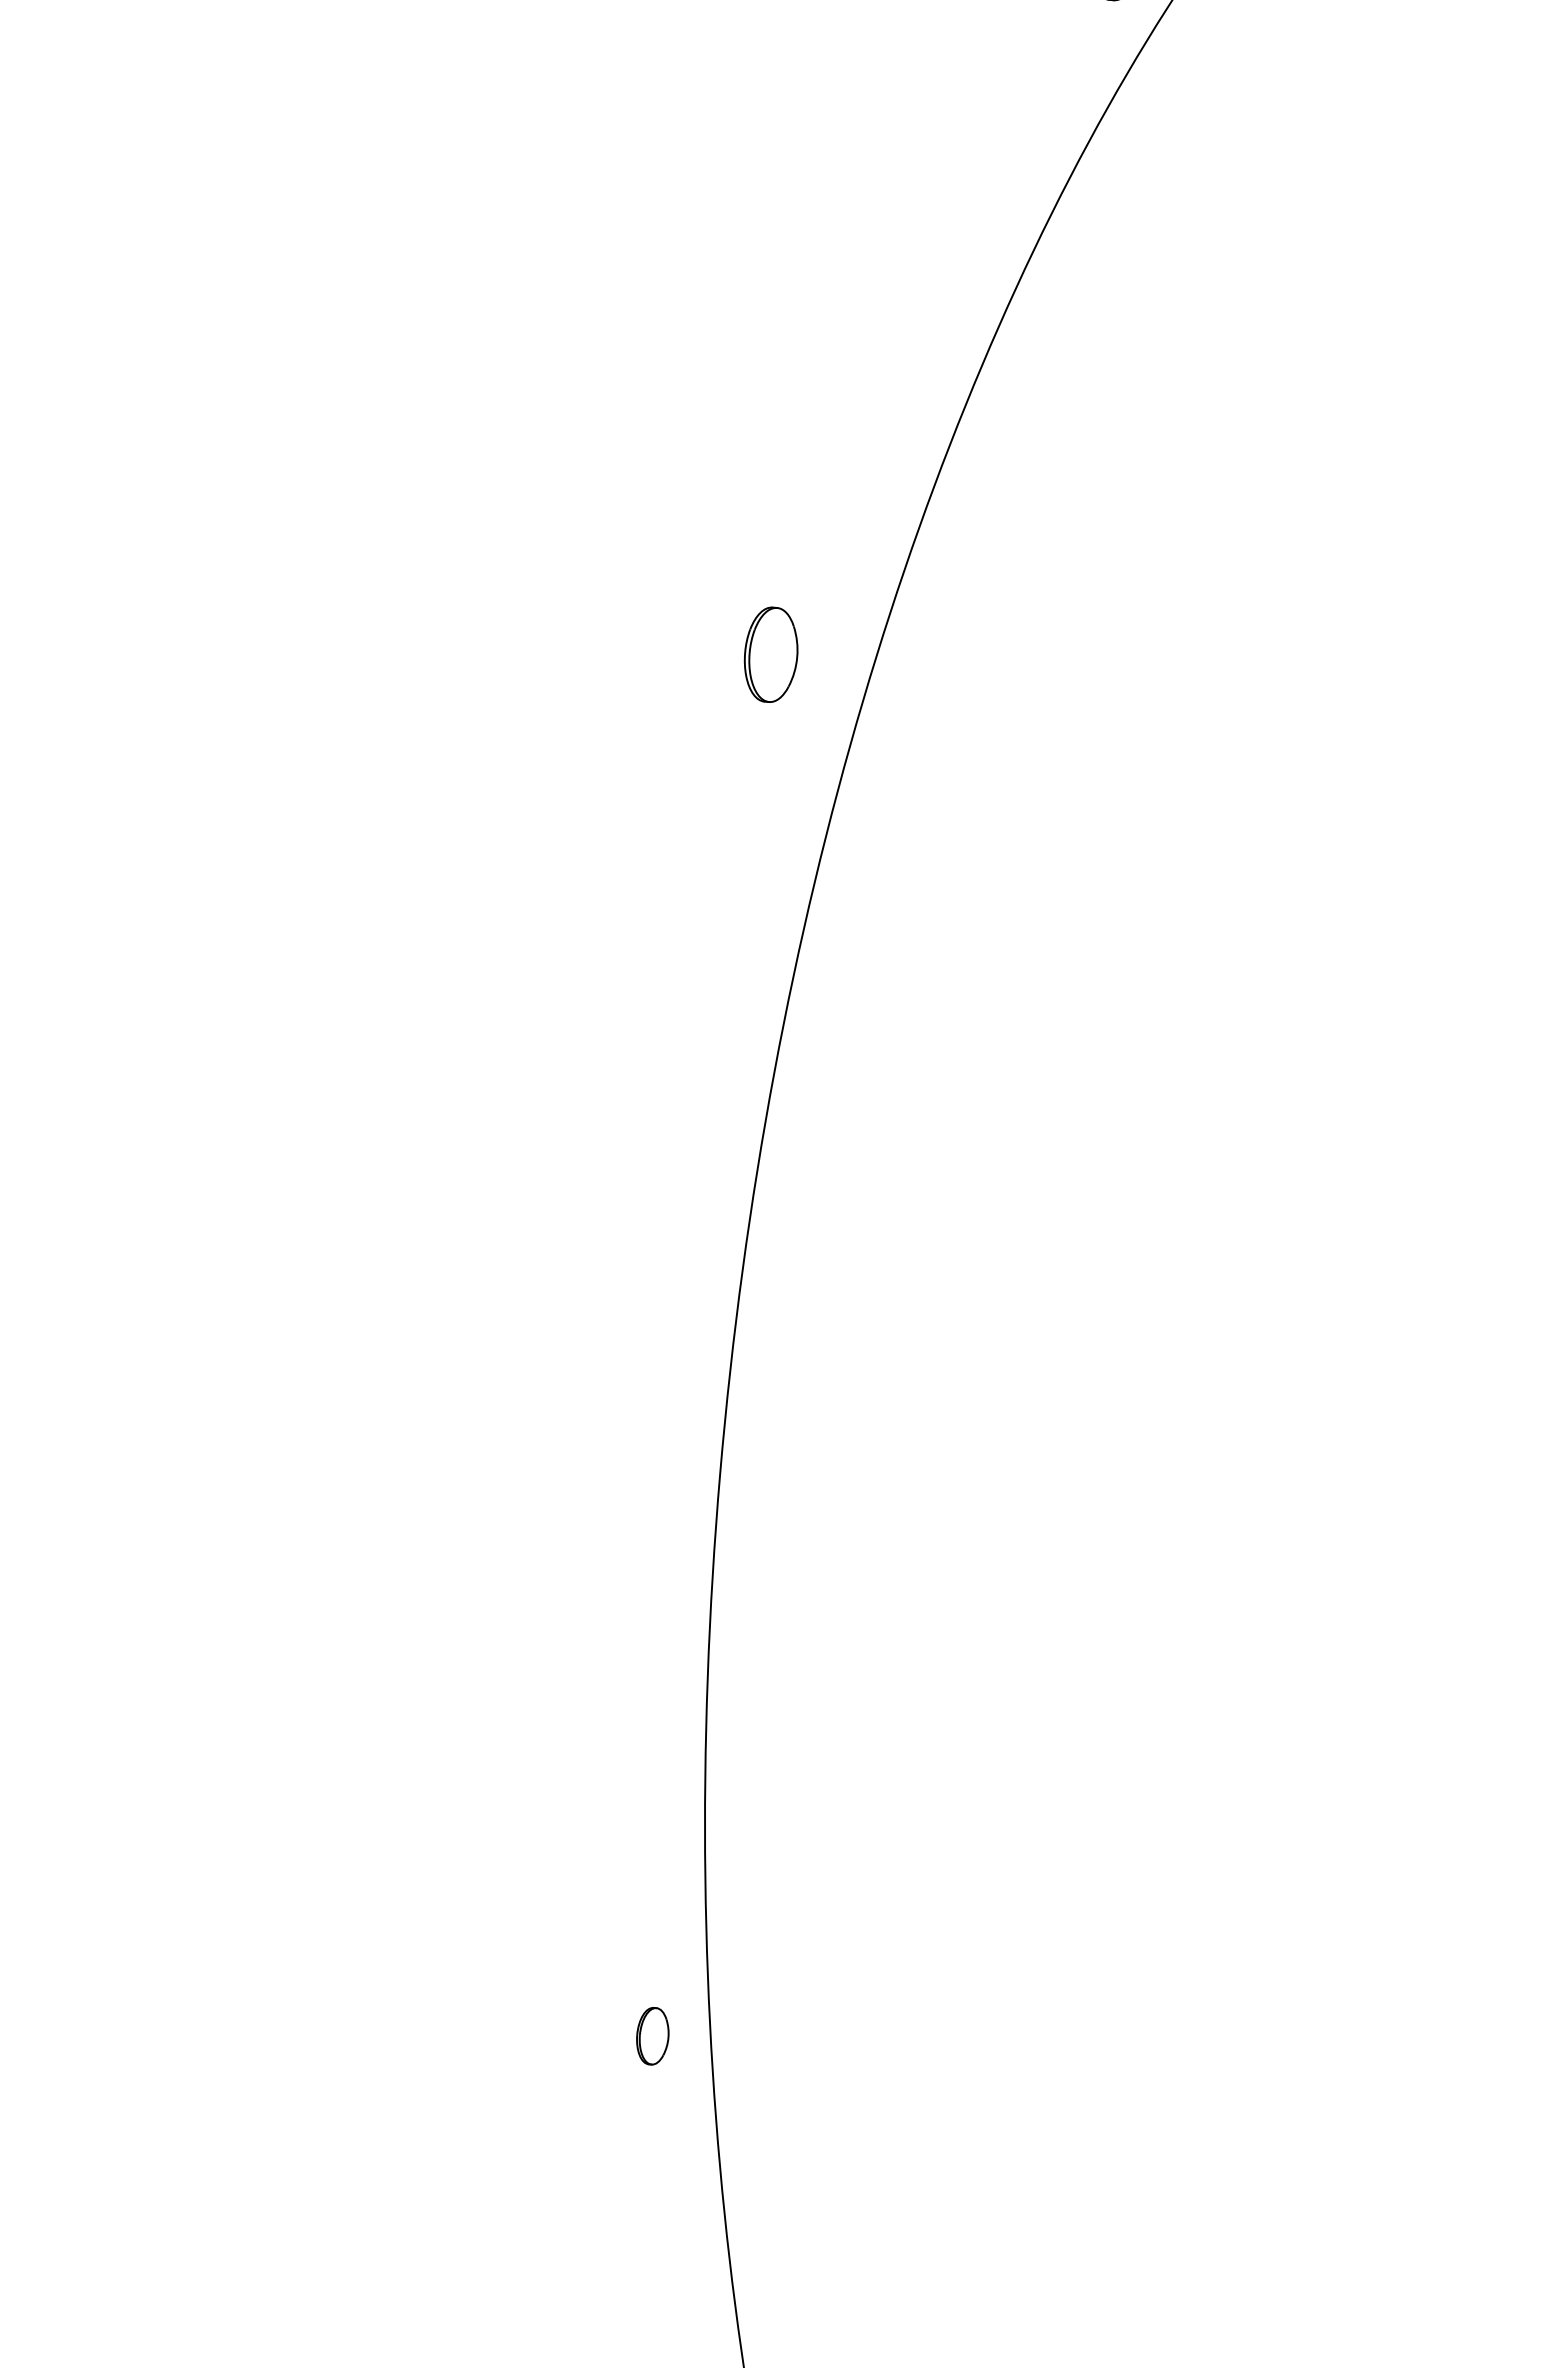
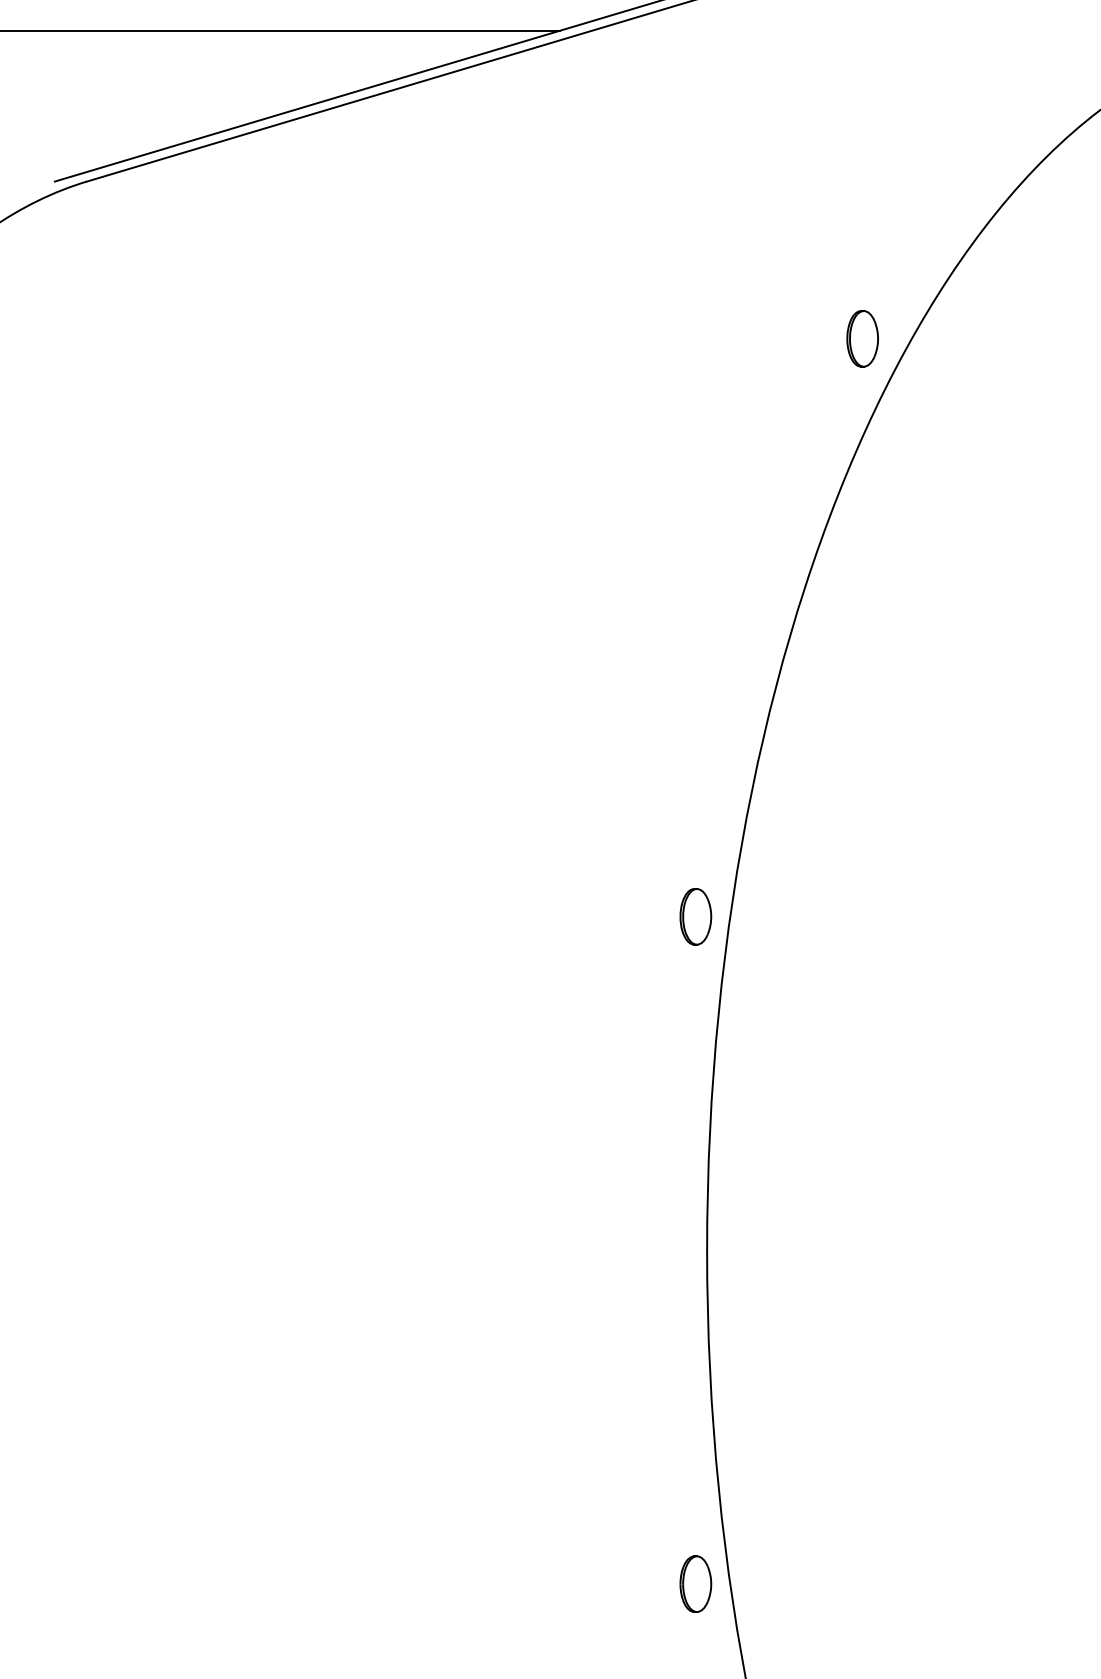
part: (770, 654) -> (695, 916), moved
part: (652, 2035) -> (695, 1583), size x1.67

